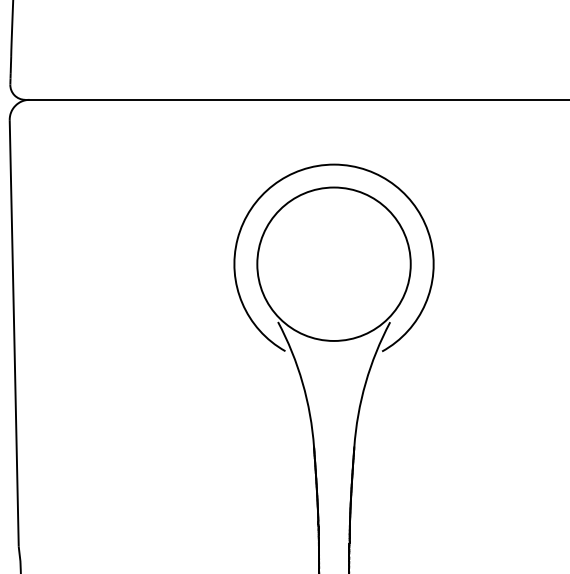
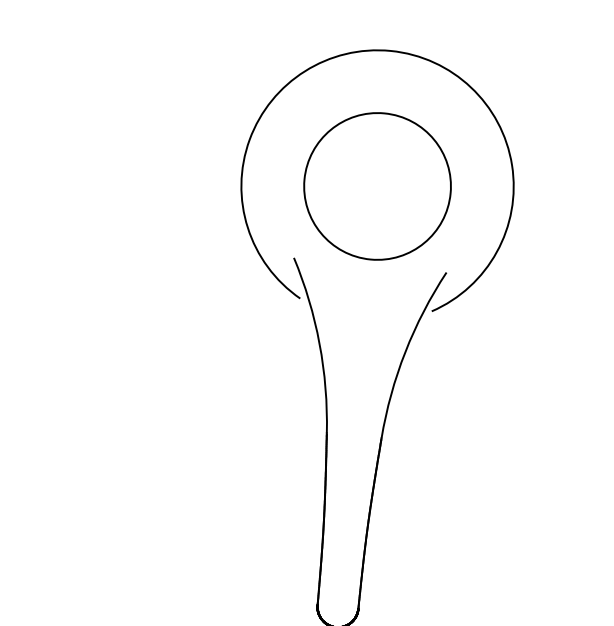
circle: (333, 263) -> (376, 185), size x0.7

